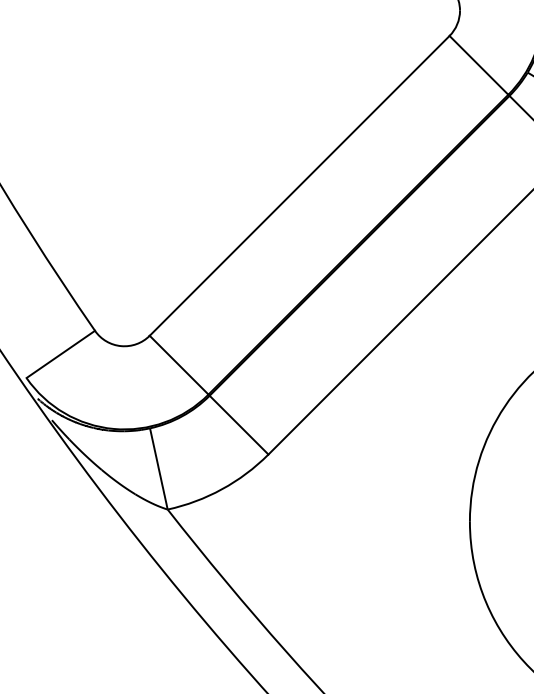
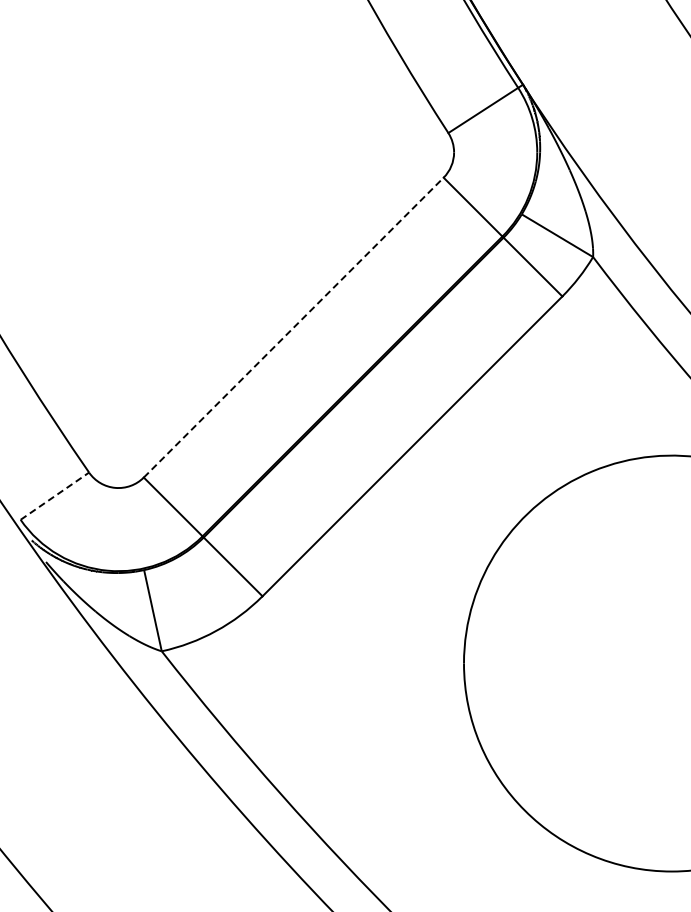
line: (300, 185) -> (294, 327), solid -> dashed
line: (60, 354) -> (54, 496), solid -> dashed

